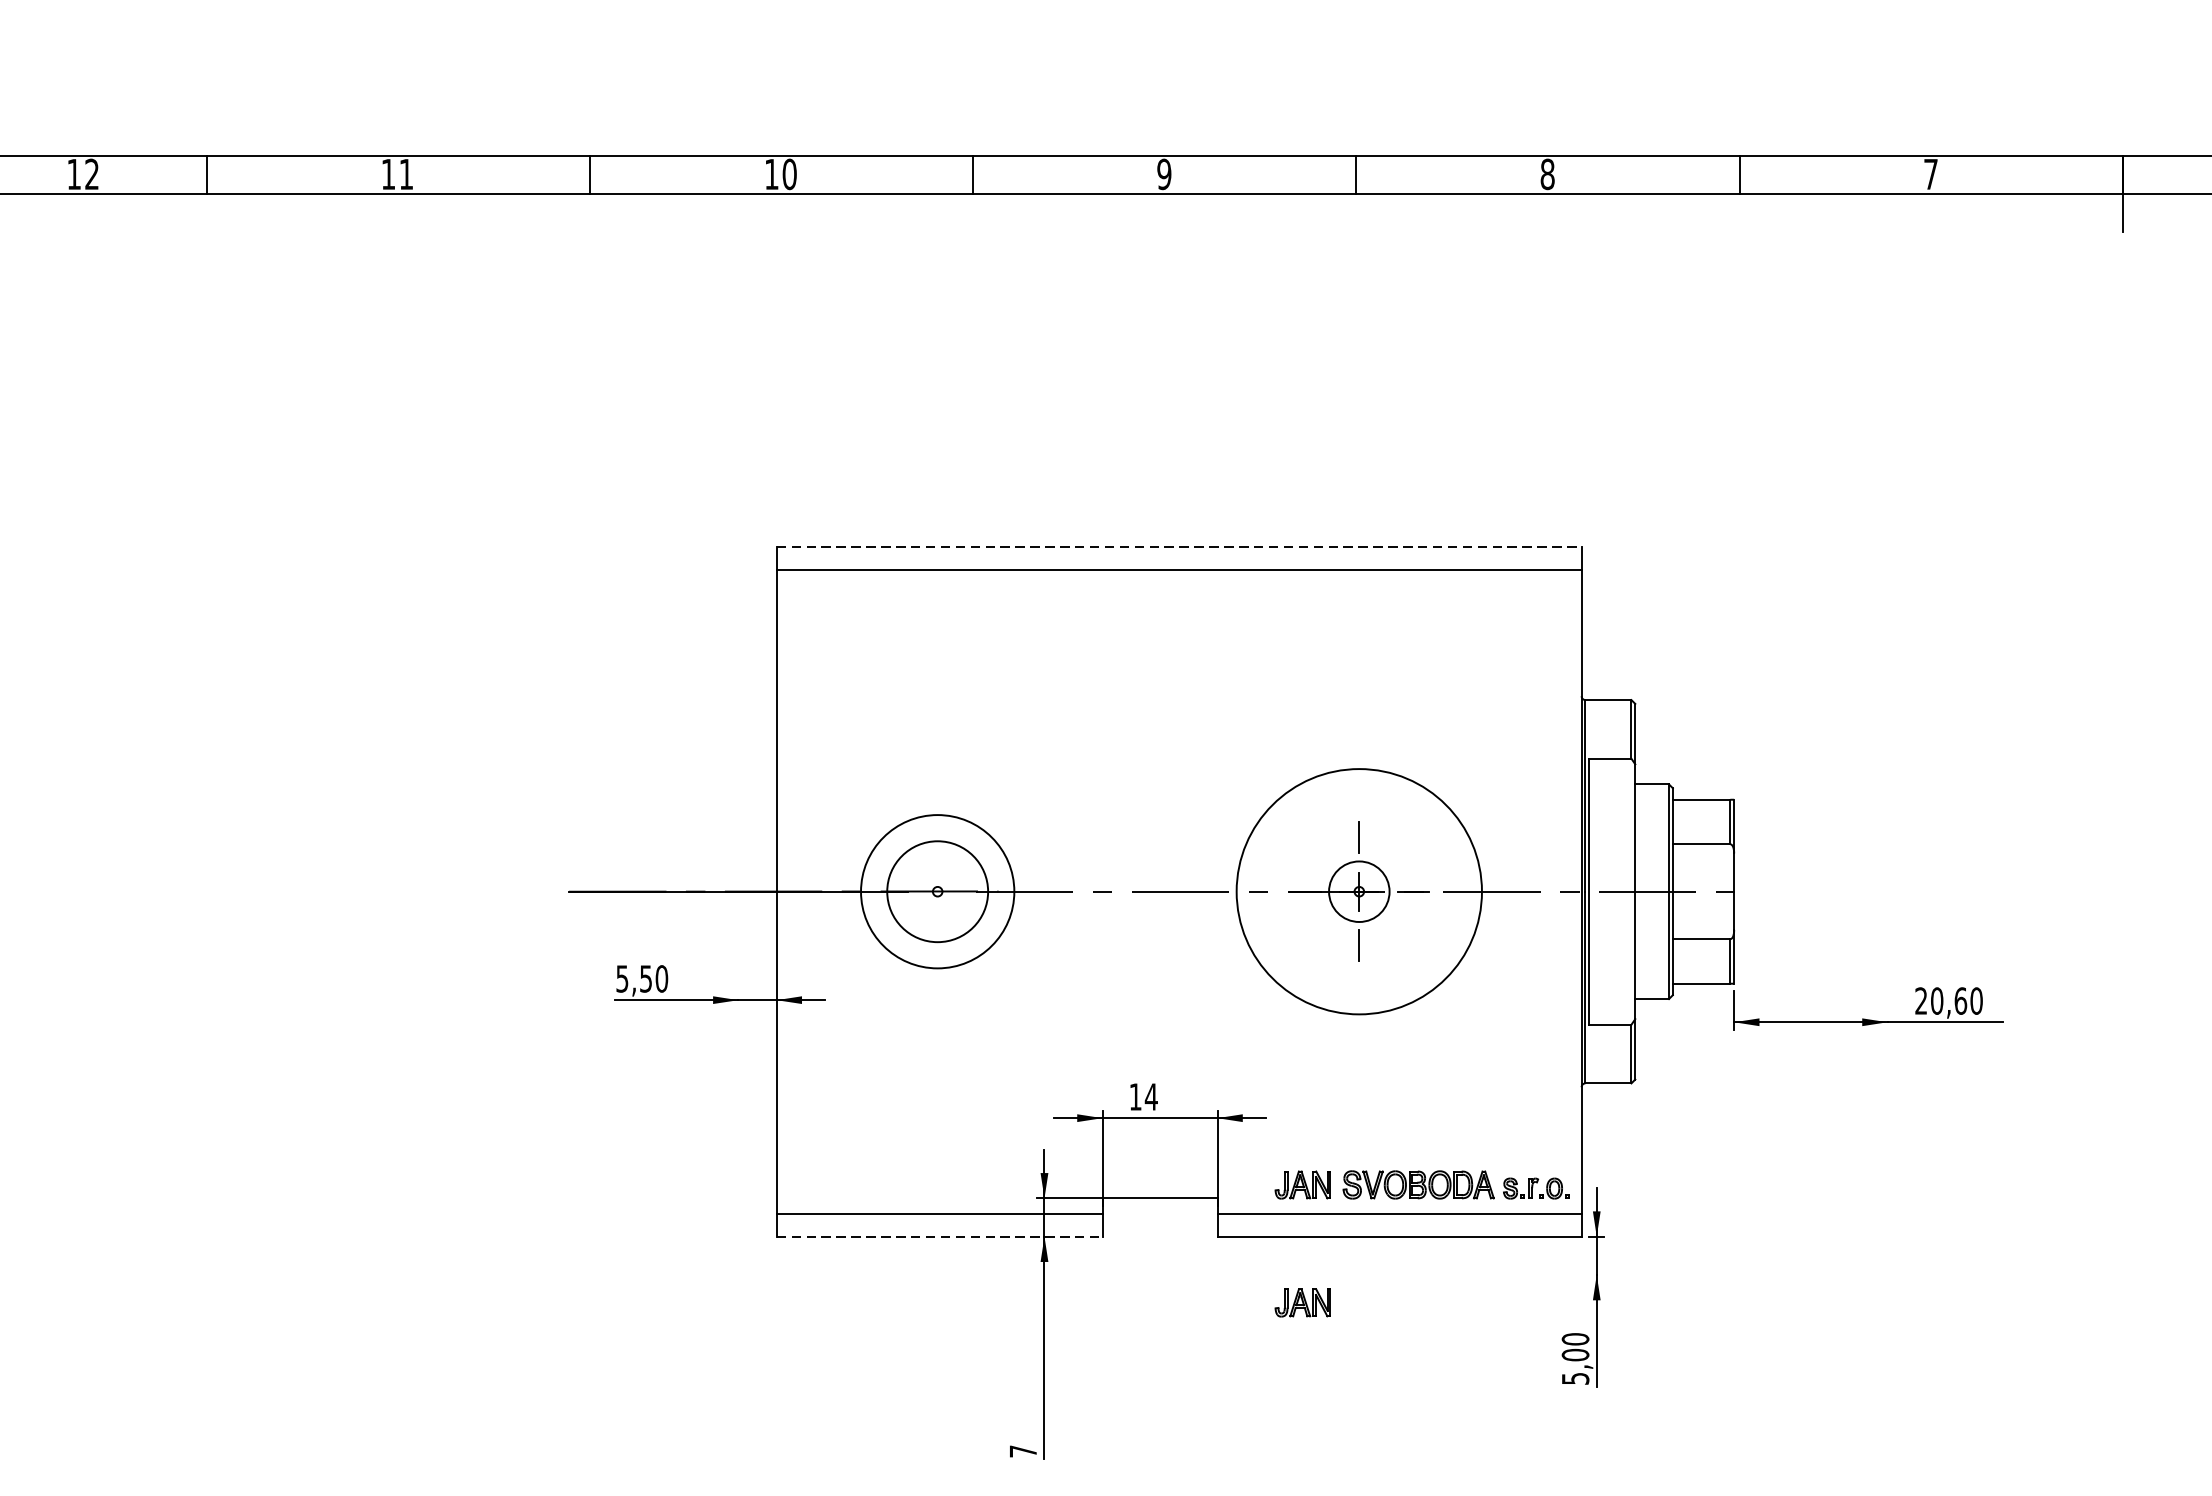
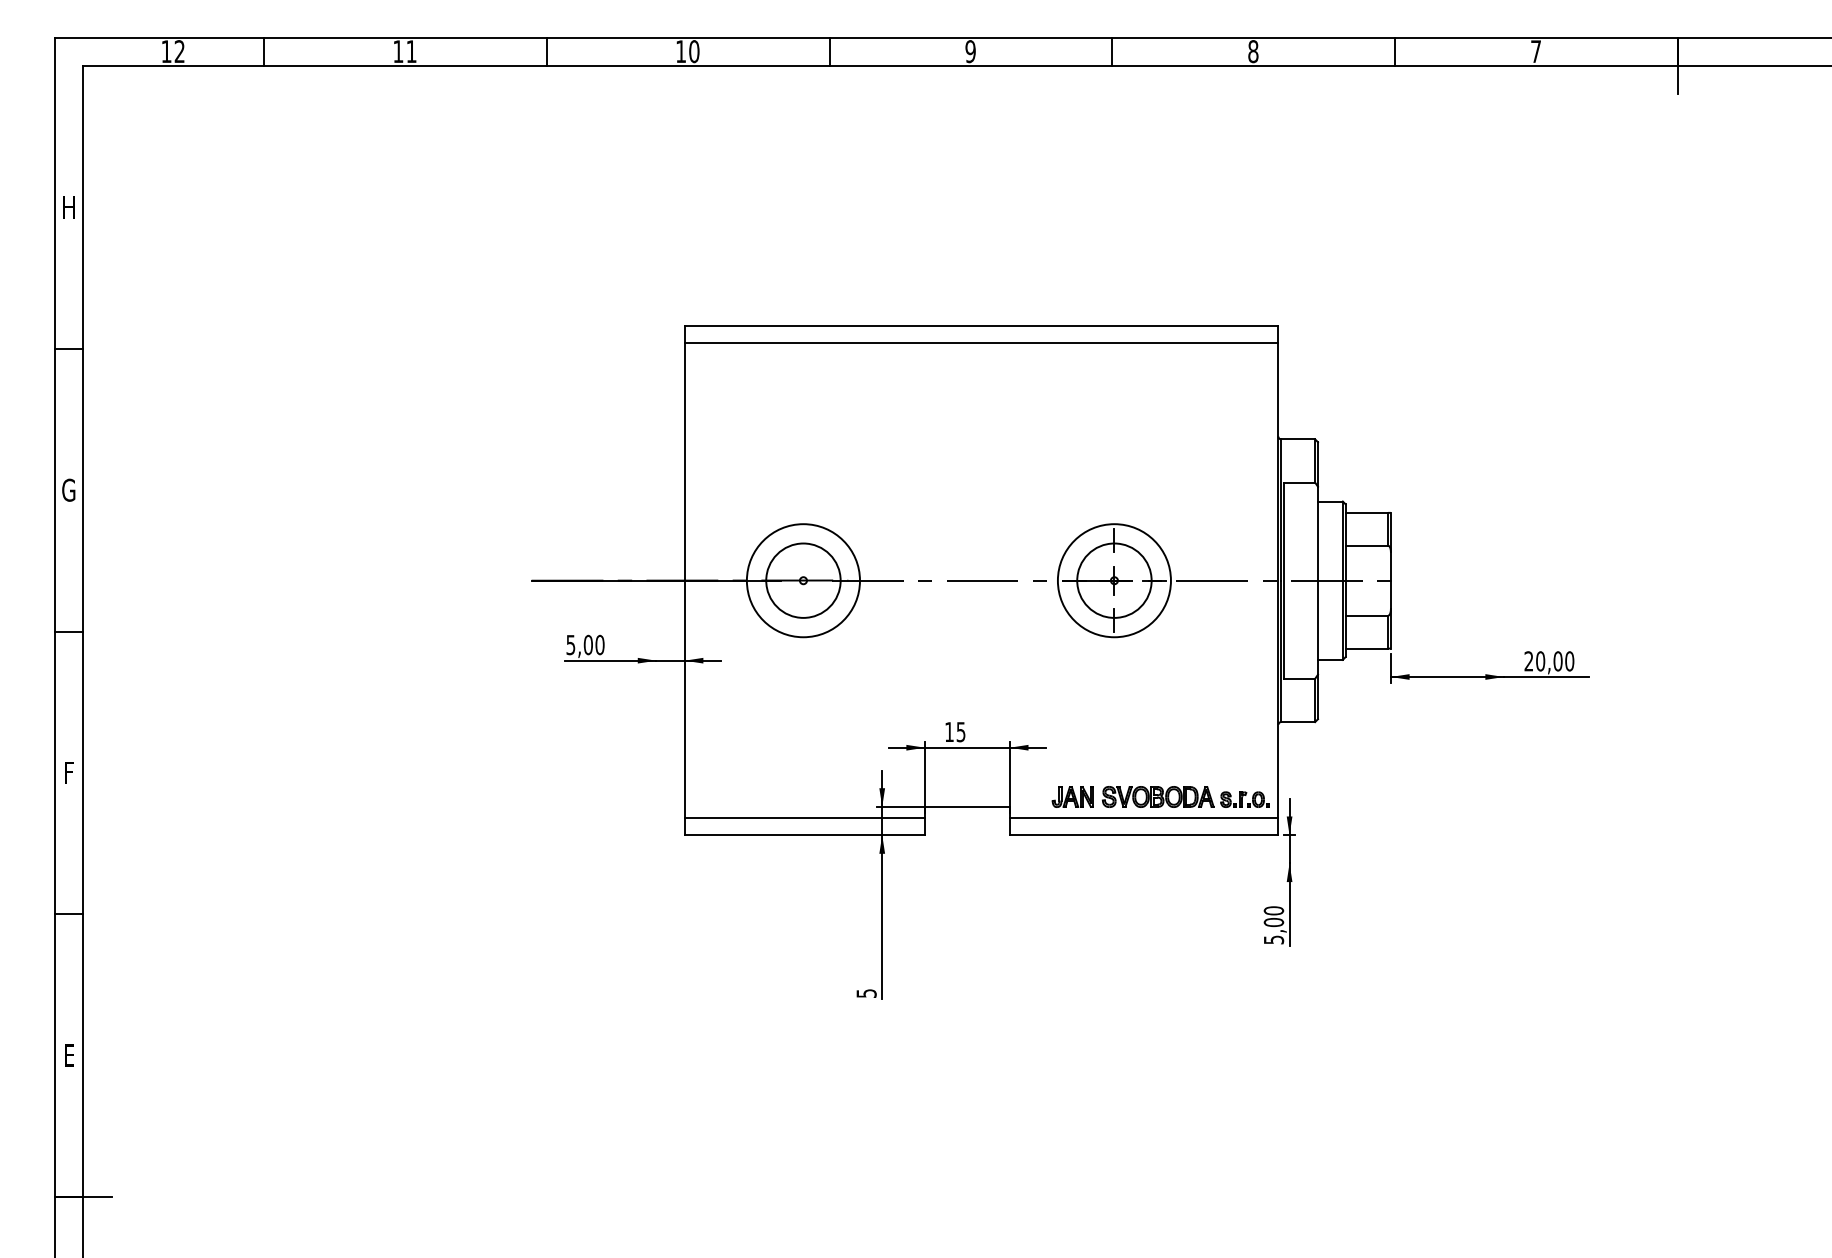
line: (1179, 547) -> (981, 326), dashed -> solid
circle: (1358, 891) -> (1113, 580), size x0.62
circle: (1359, 891) -> (1114, 580), size x1.67
text: (644, 978) -> (587, 644), 5,50 -> 5,00
text: (1960, 1001) -> (1557, 661), 20,60 -> 20,00
text: (1150, 1097) -> (960, 732), 14 -> 15
line: (940, 1237) -> (805, 835), dashed -> solid
part: (1302, 1302) -> (1072, 883), removed
text: (1023, 1451) -> (866, 993), 7 -> 5

